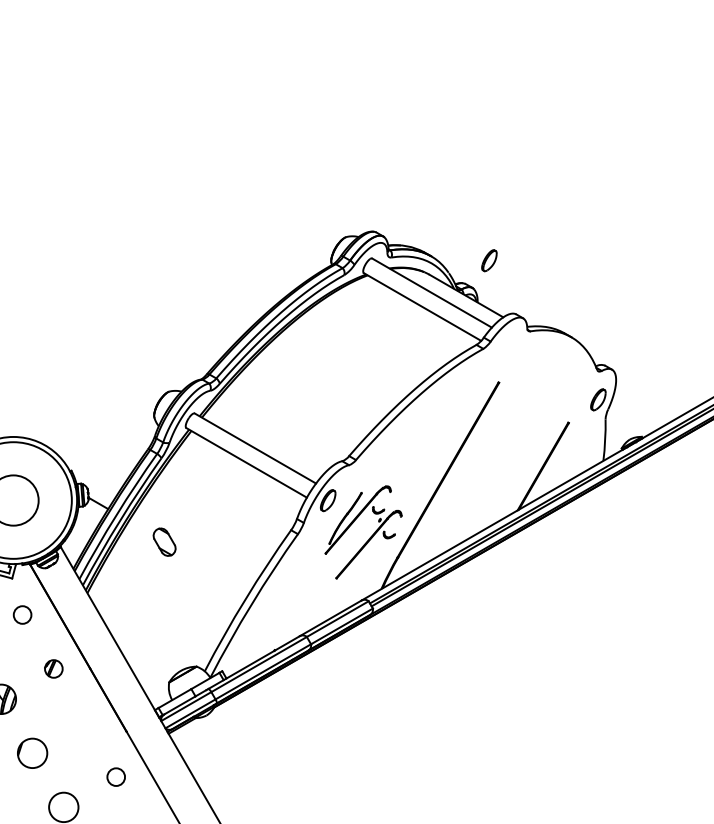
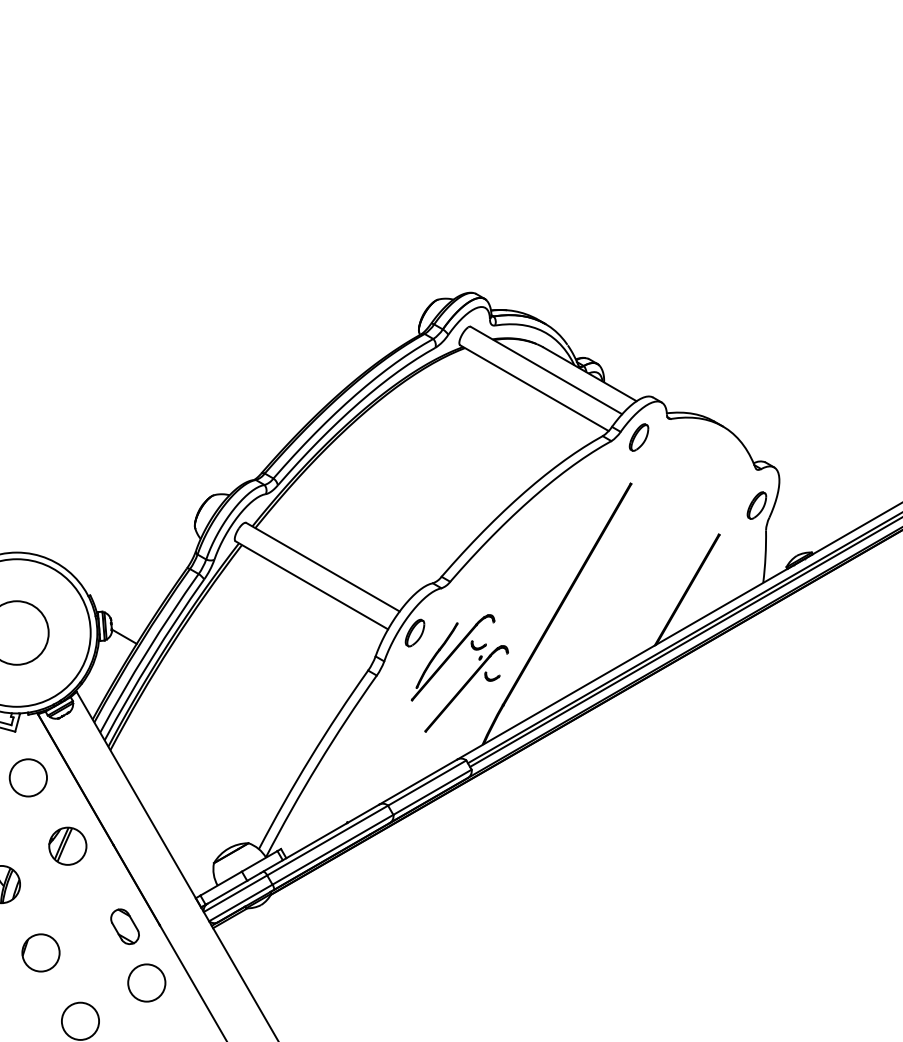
part: (488, 260) -> (638, 437), moved
part: (164, 542) -> (124, 926), moved
circle: (22, 614) -> (28, 777), size x1.67
part: (53, 668) -> (67, 845), size x1.67
circle: (115, 776) -> (146, 982), size x1.67

